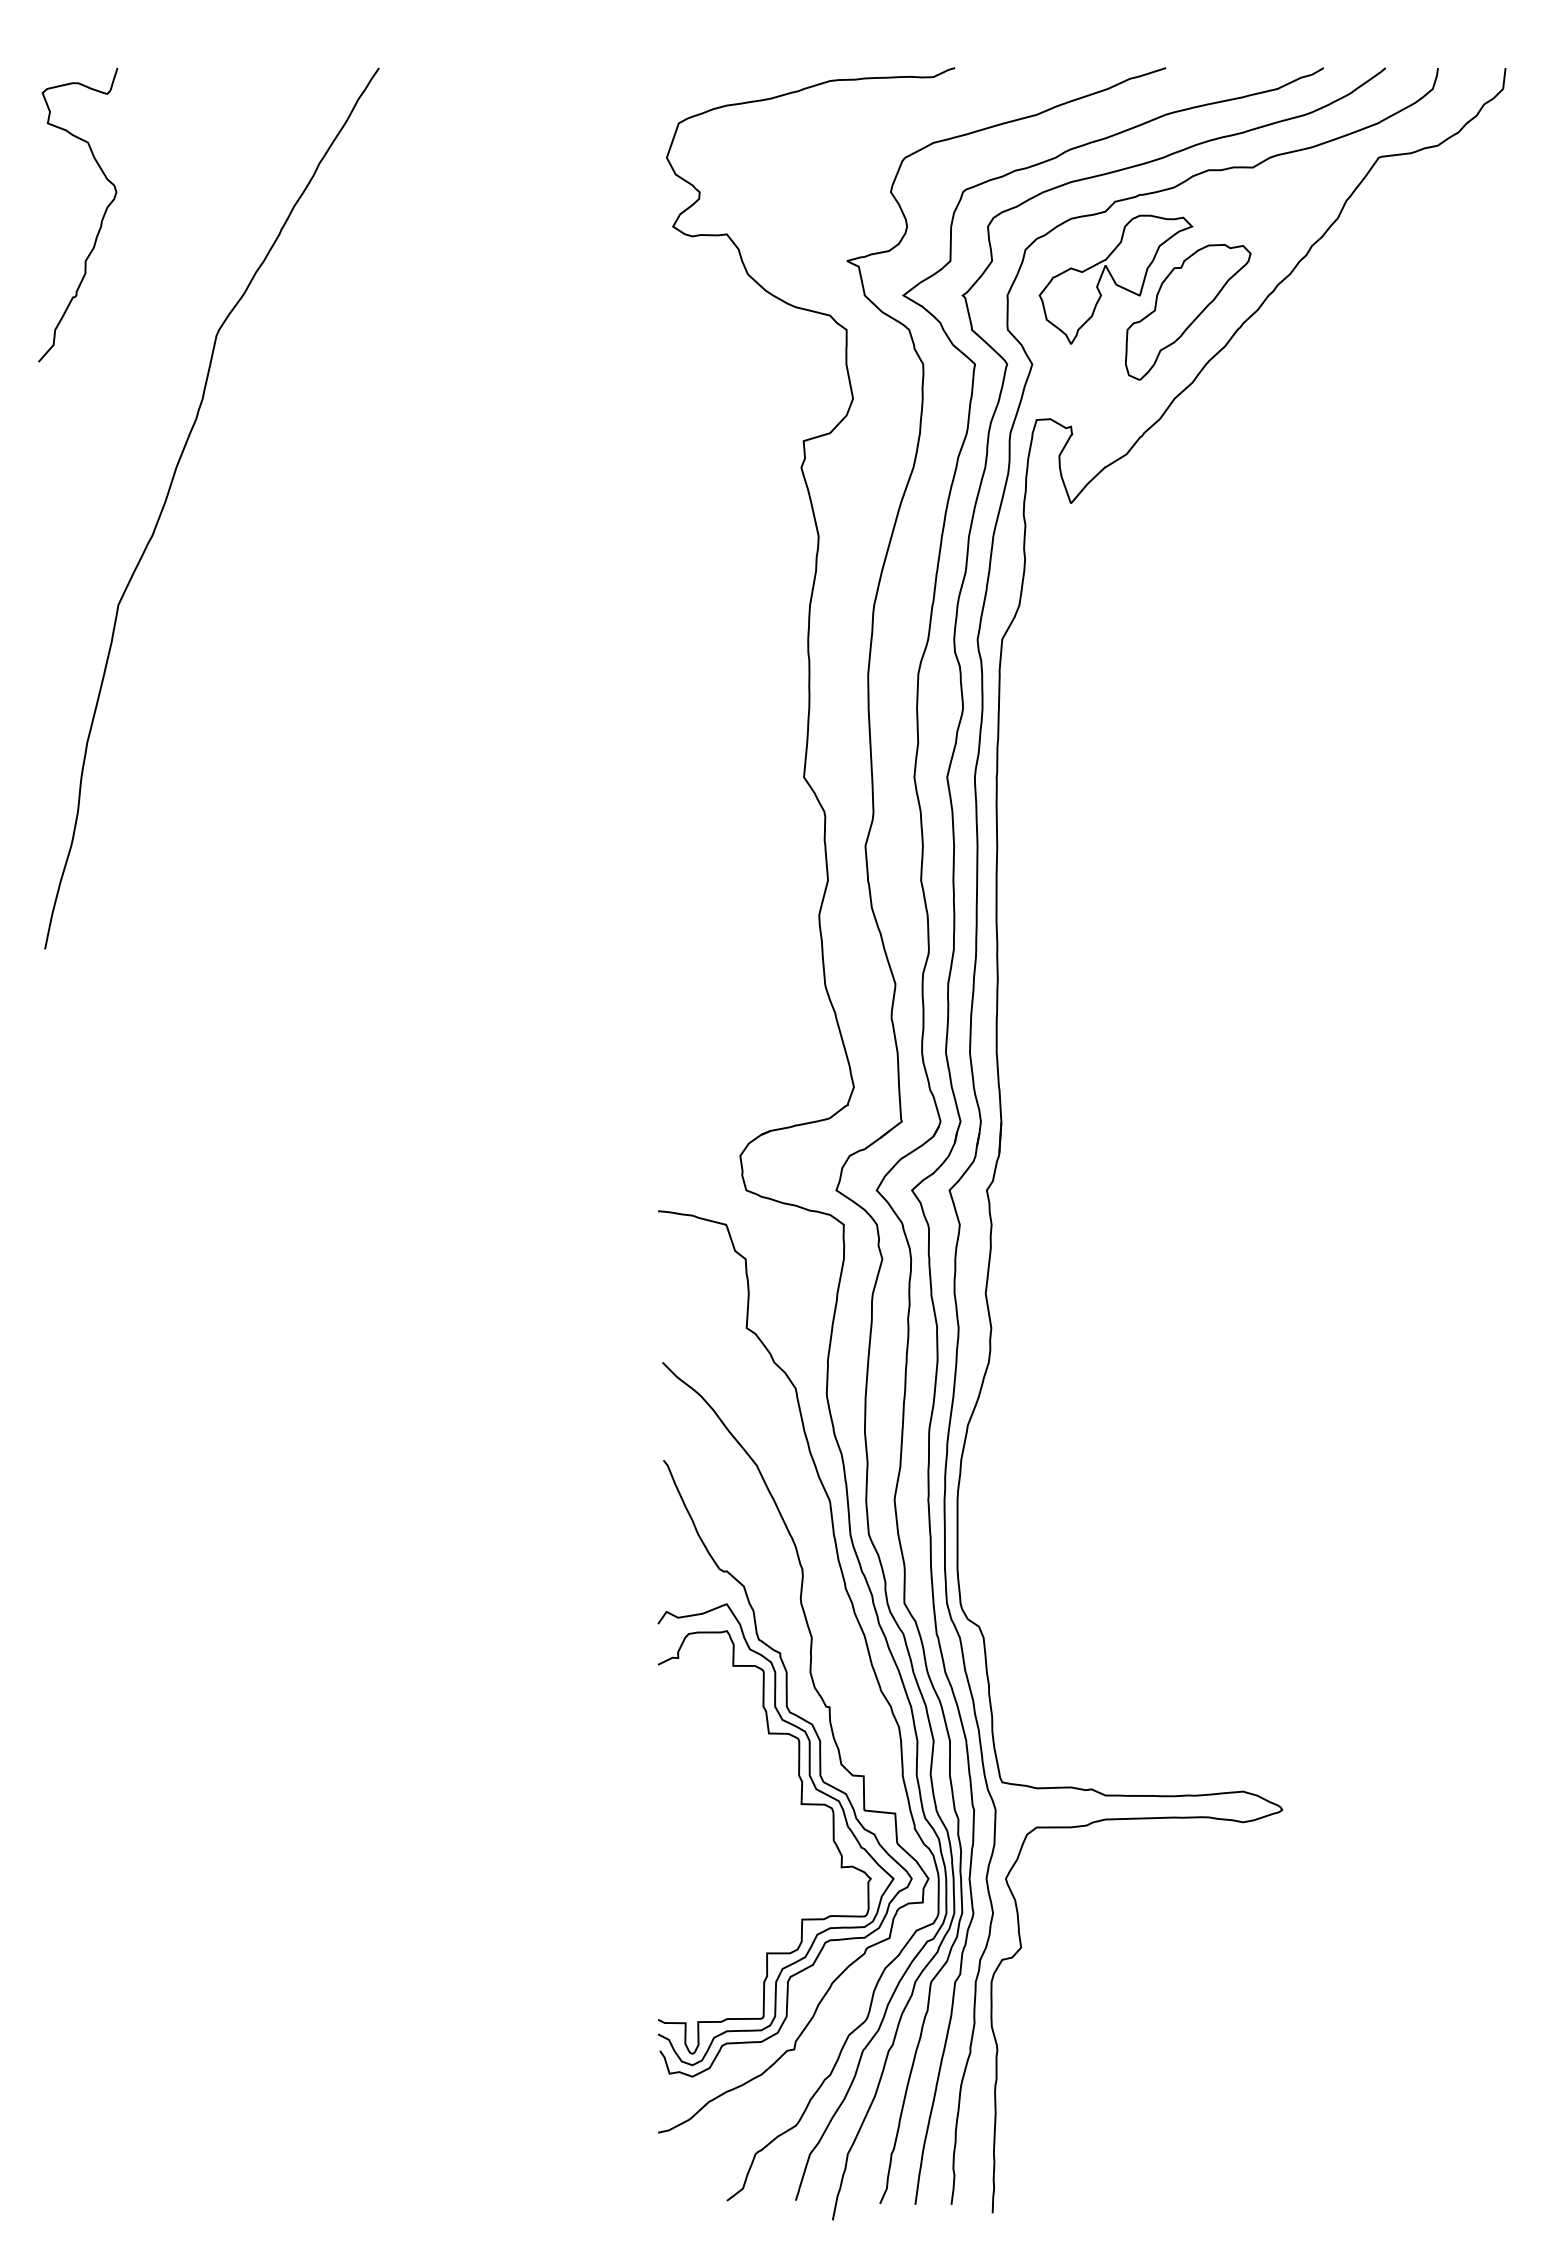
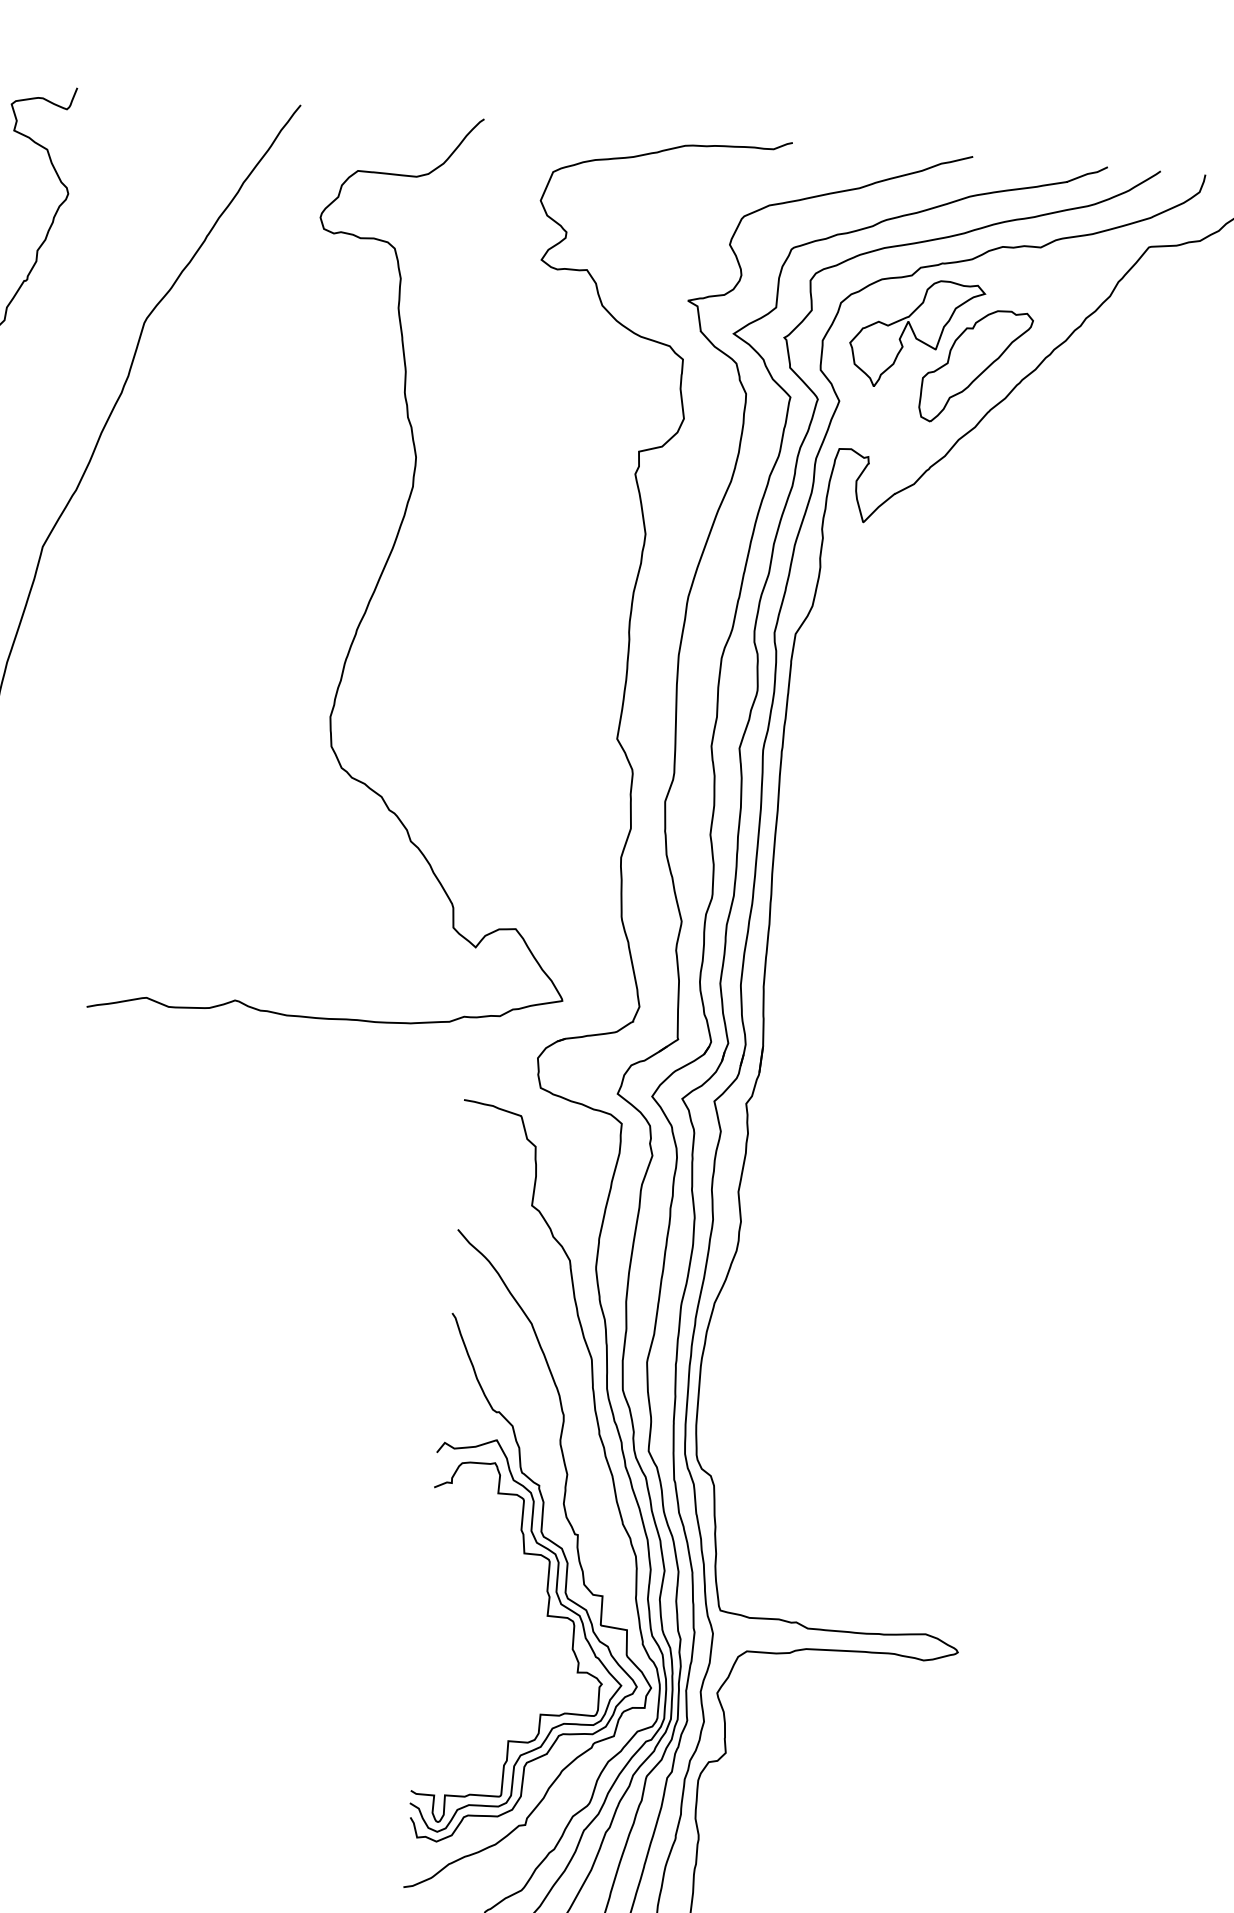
curve: (512, 610) -> (379, 577), added

